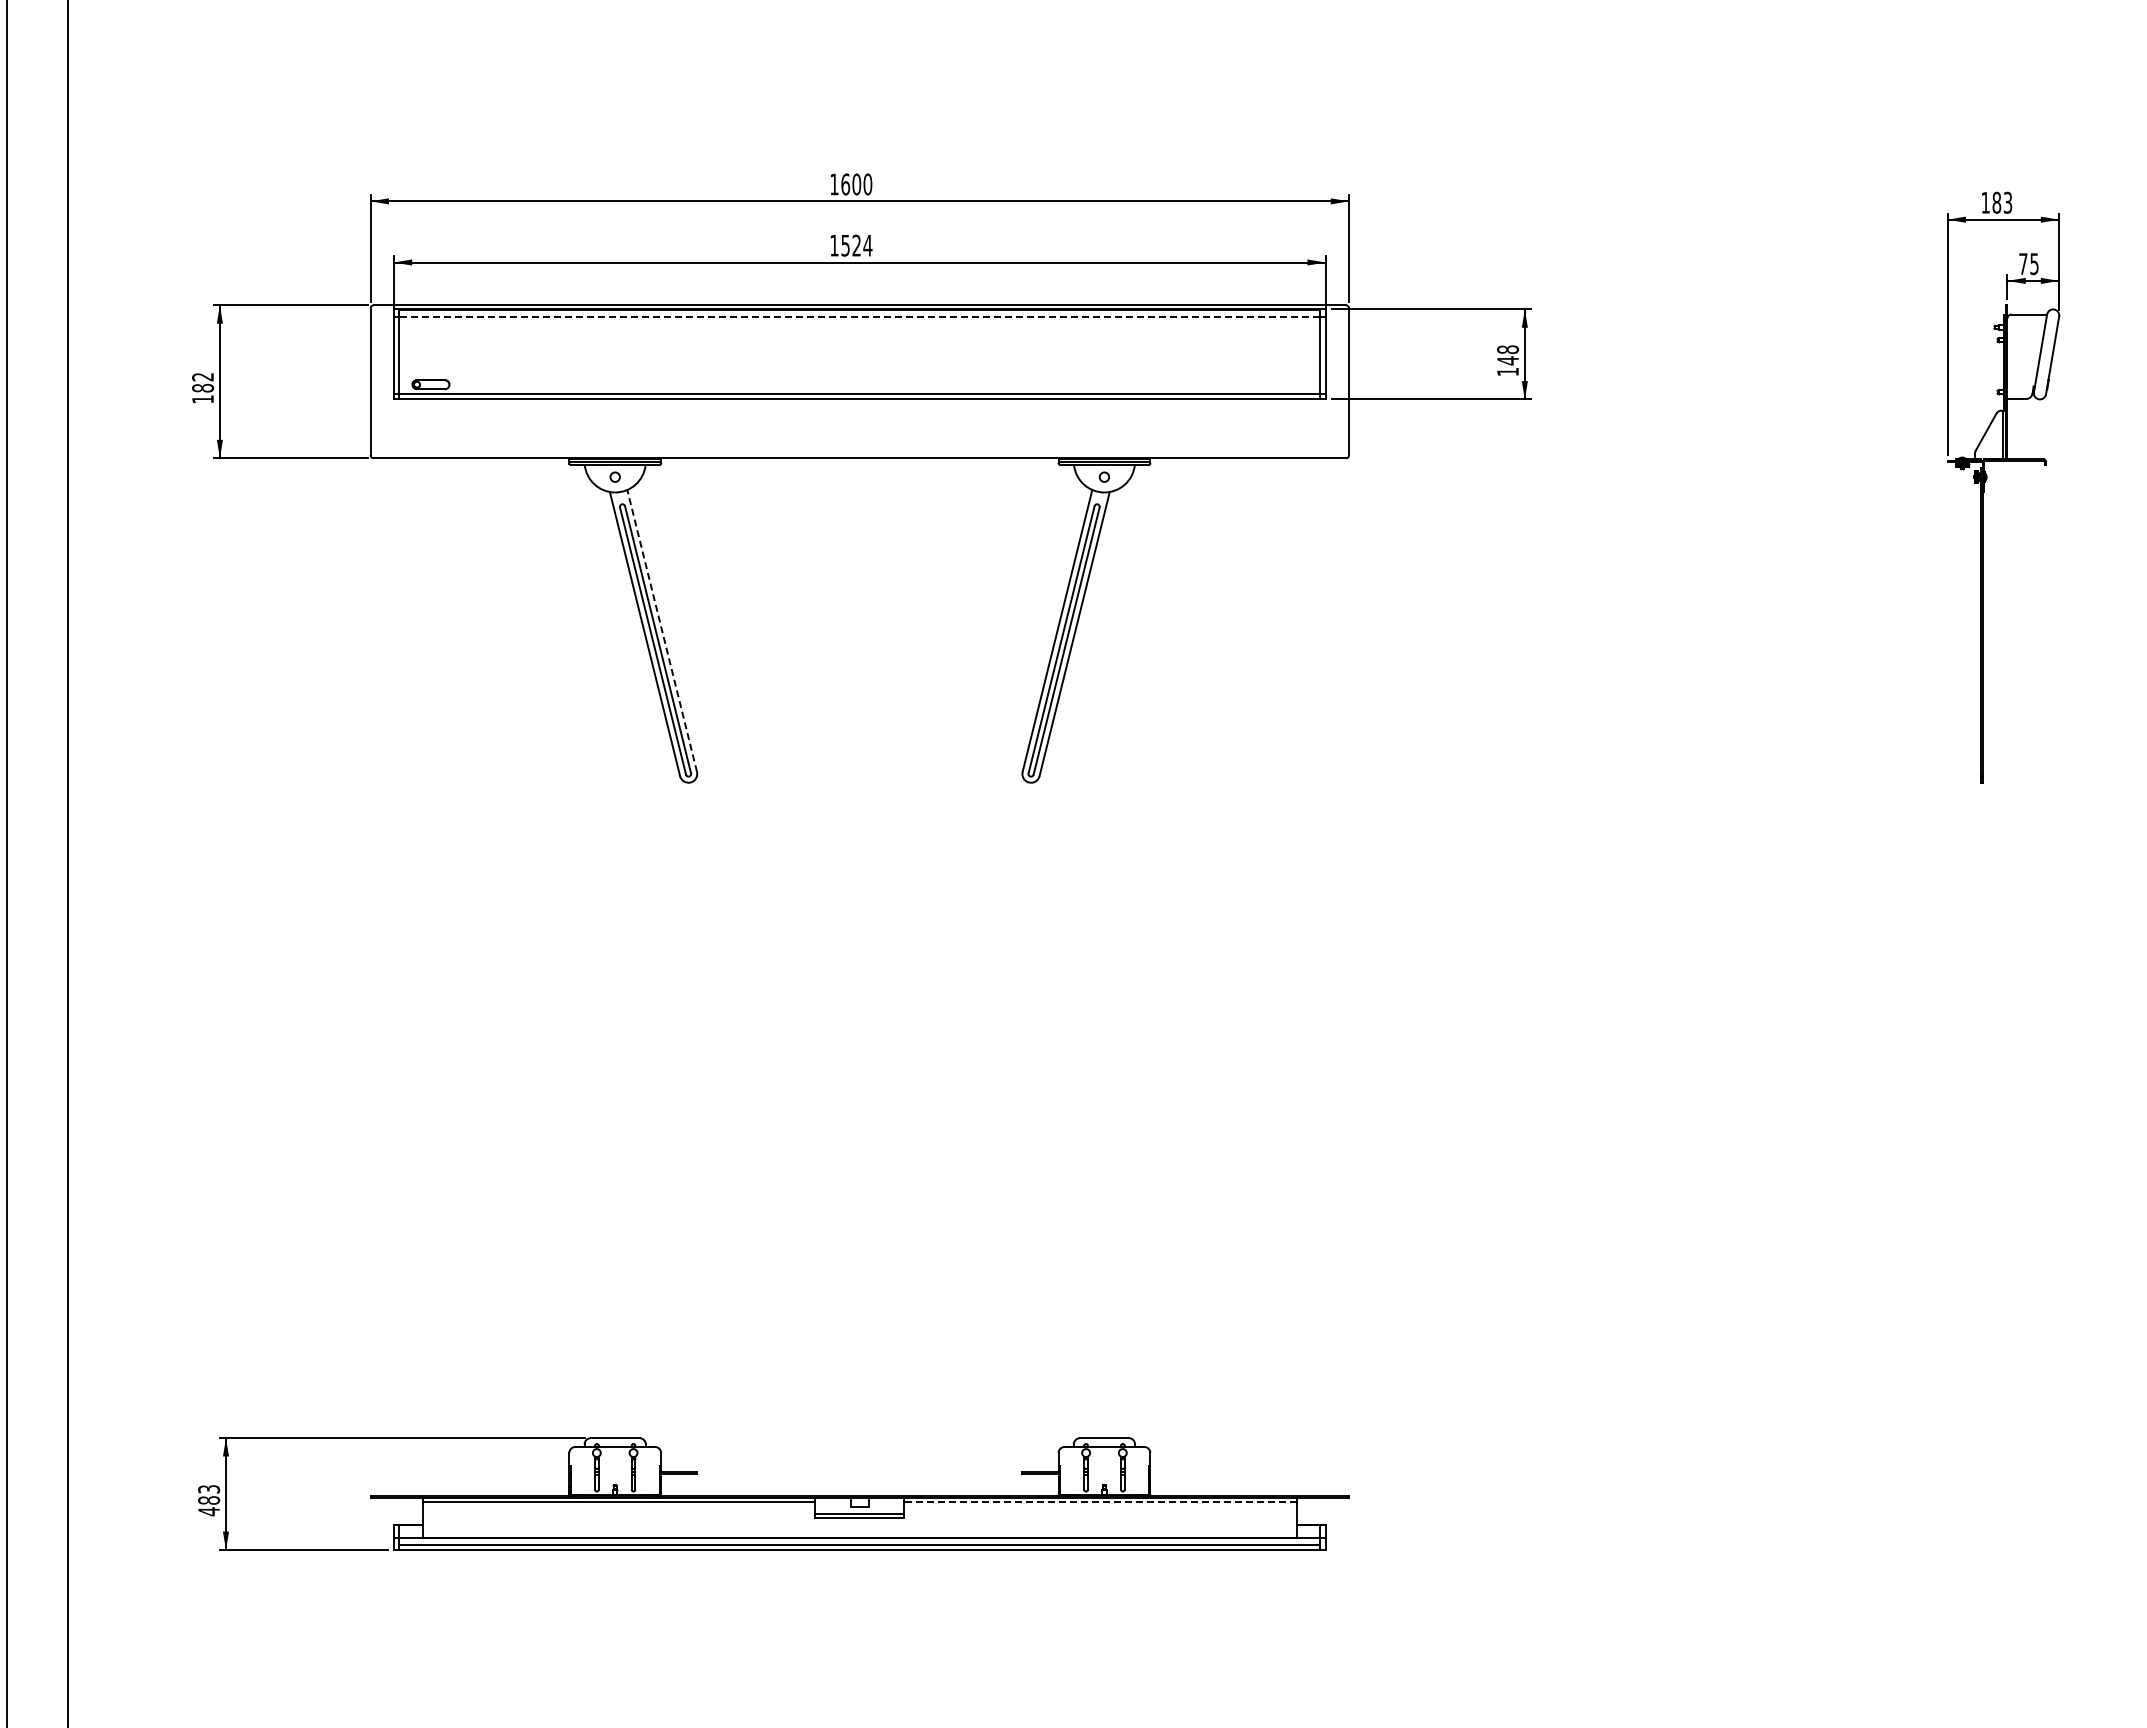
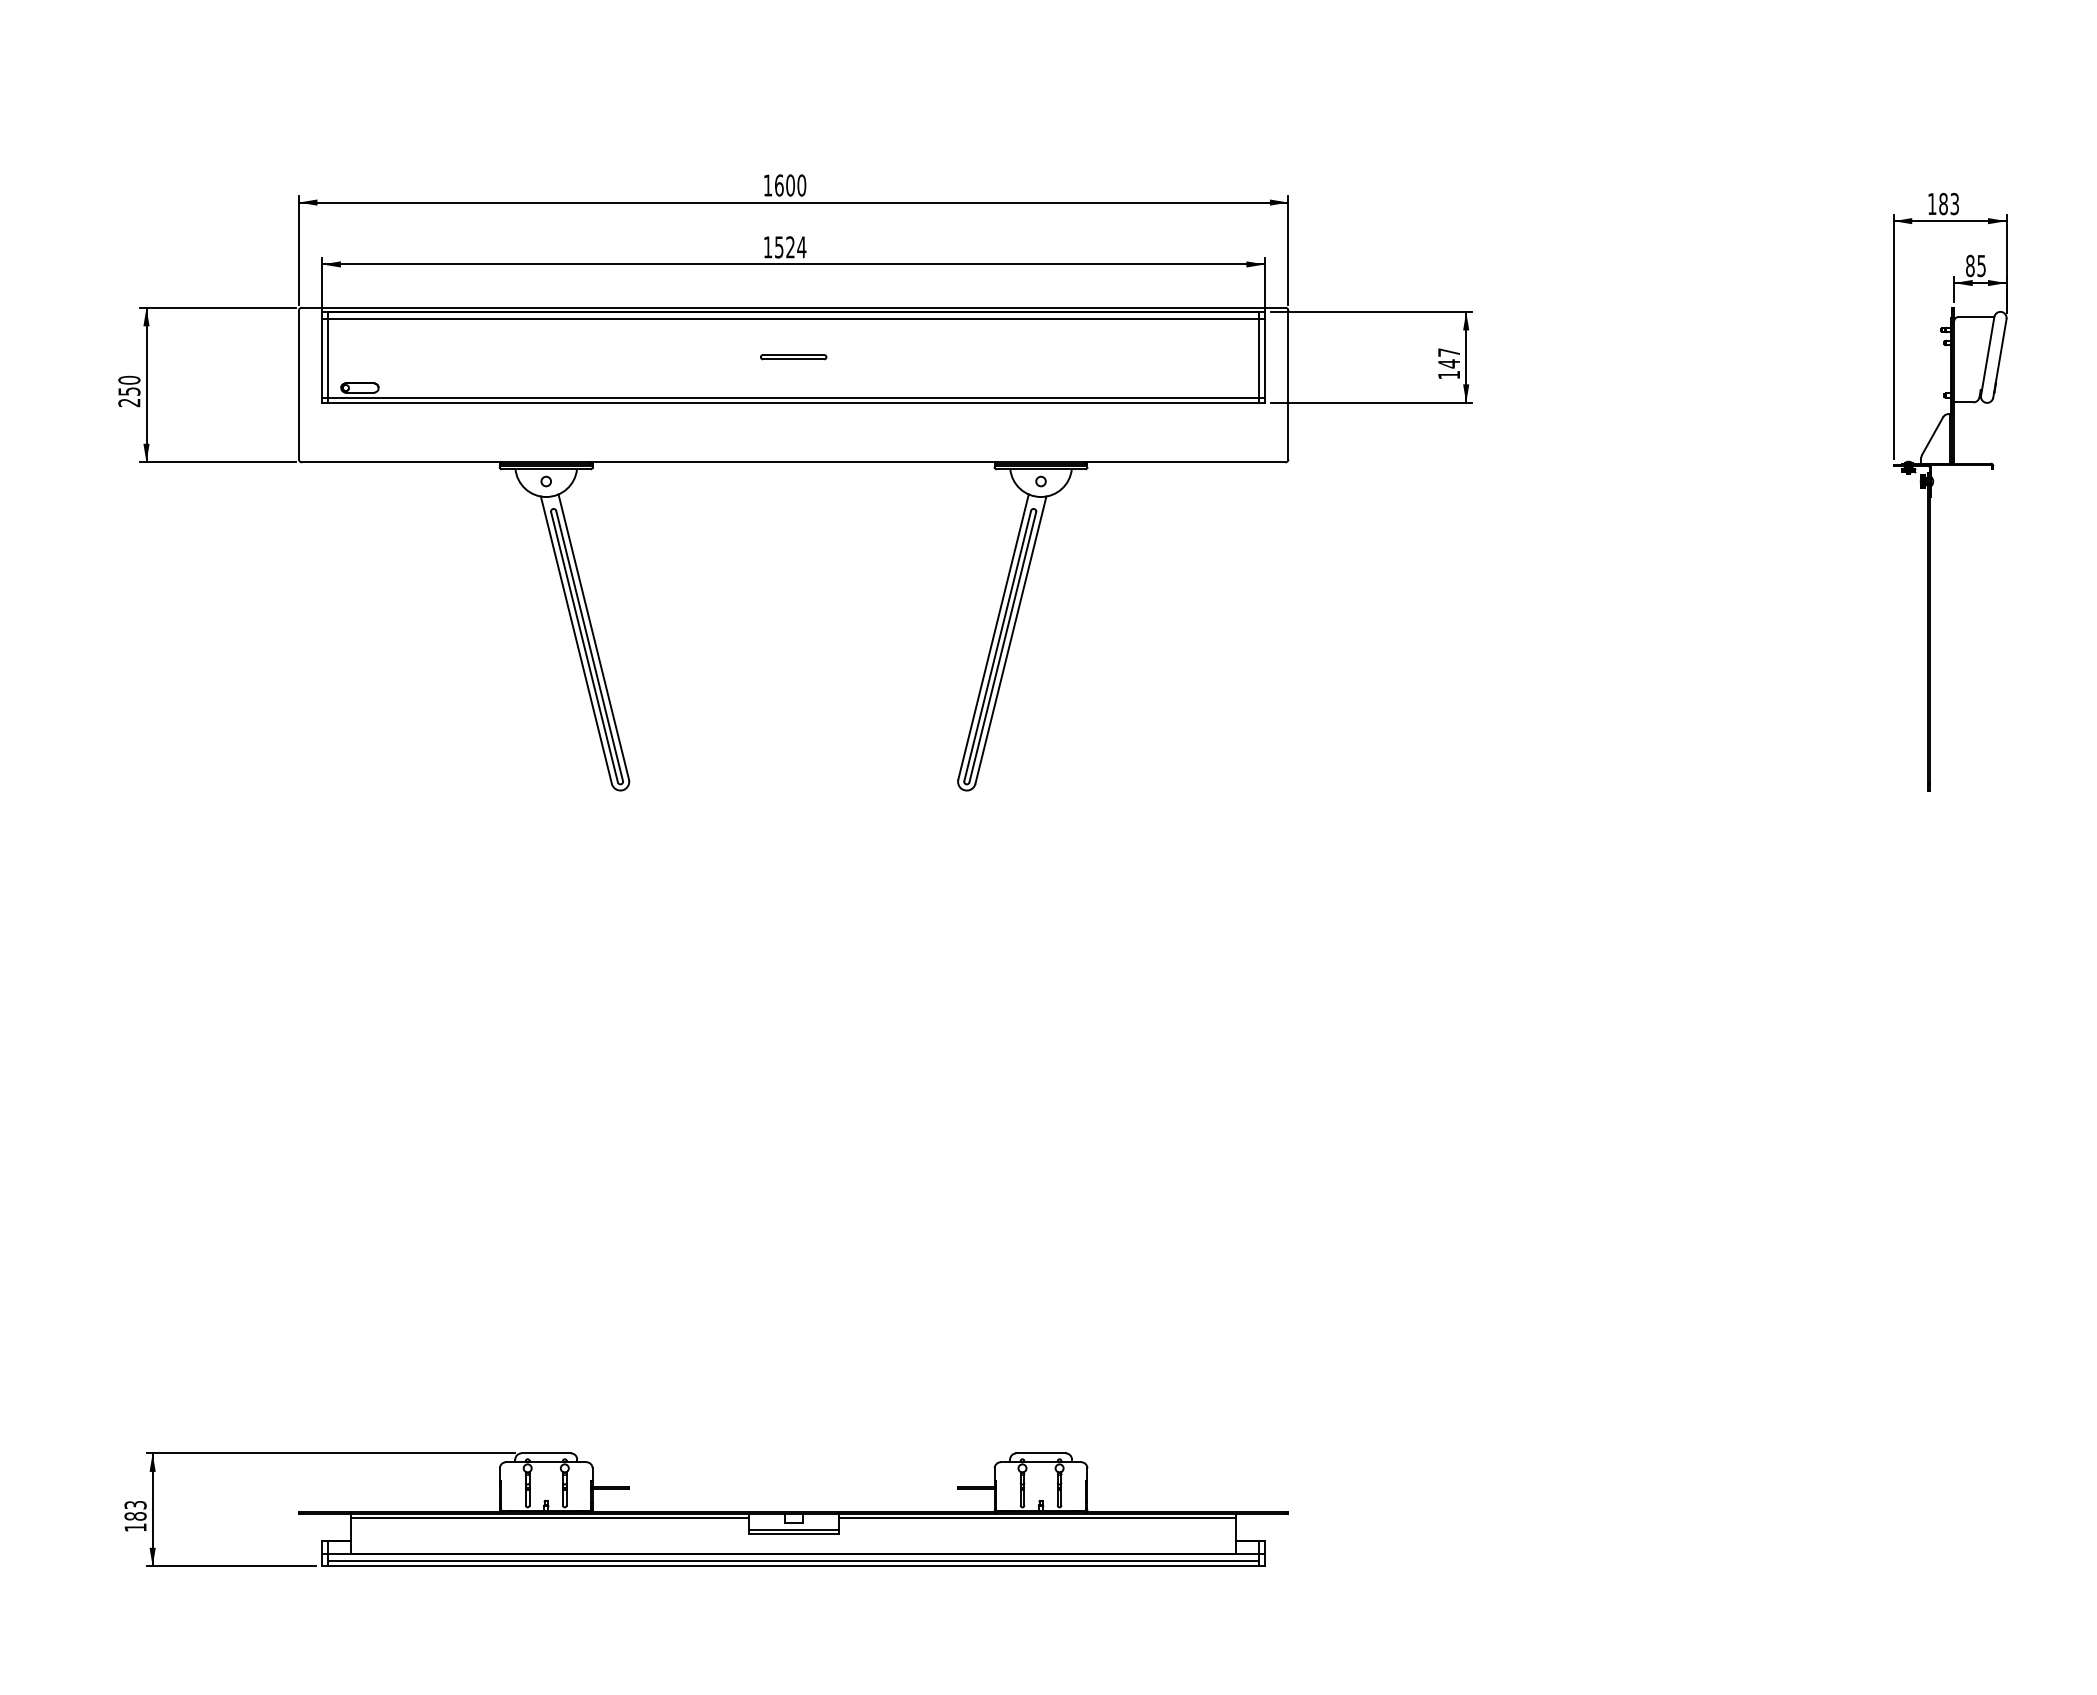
text: (2023, 264) -> (1970, 266), 75 -> 85
line: (859, 316) -> (793, 319), dashed -> solid
text: (1507, 349) -> (1448, 352), 148 -> 147
part: (859, 354) -> (793, 357), added
text: (203, 387) -> (129, 390), 182 -> 250
line: (662, 630) -> (594, 636), dashed -> solid
line: (1100, 1502) -> (1037, 1518), dashed -> solid
text: (208, 1511) -> (134, 1527), 483 -> 183

